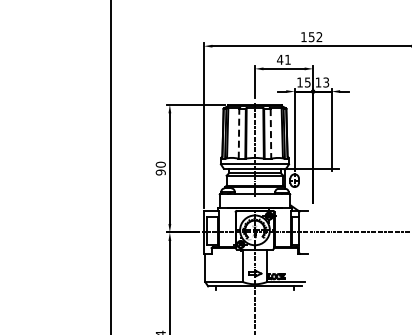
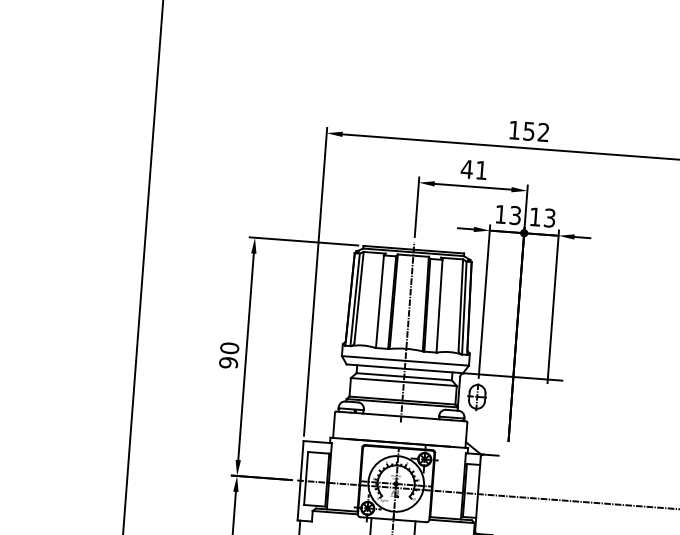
text: (307, 81) -> (515, 213), 15 -> 13
line: (239, 133) -> (380, 301), dashed -> solid
line: (270, 133) -> (438, 305), dashed -> solid

